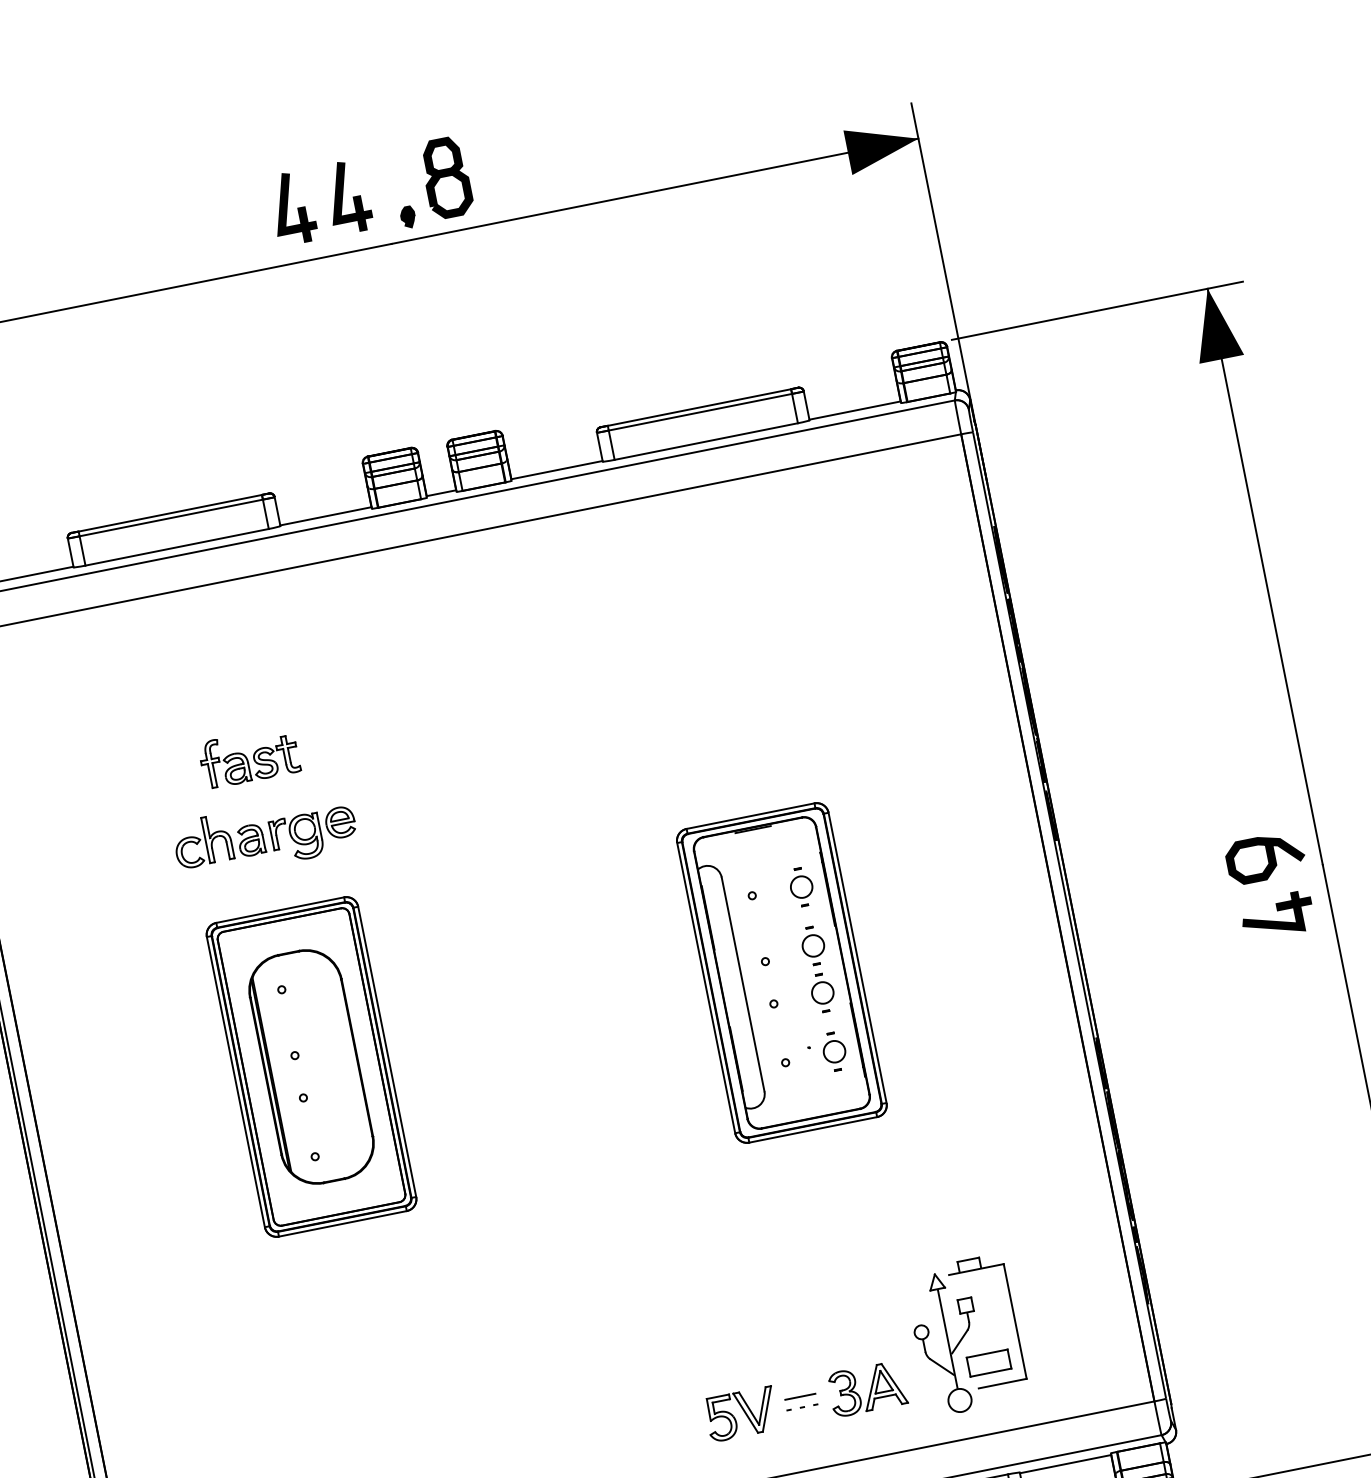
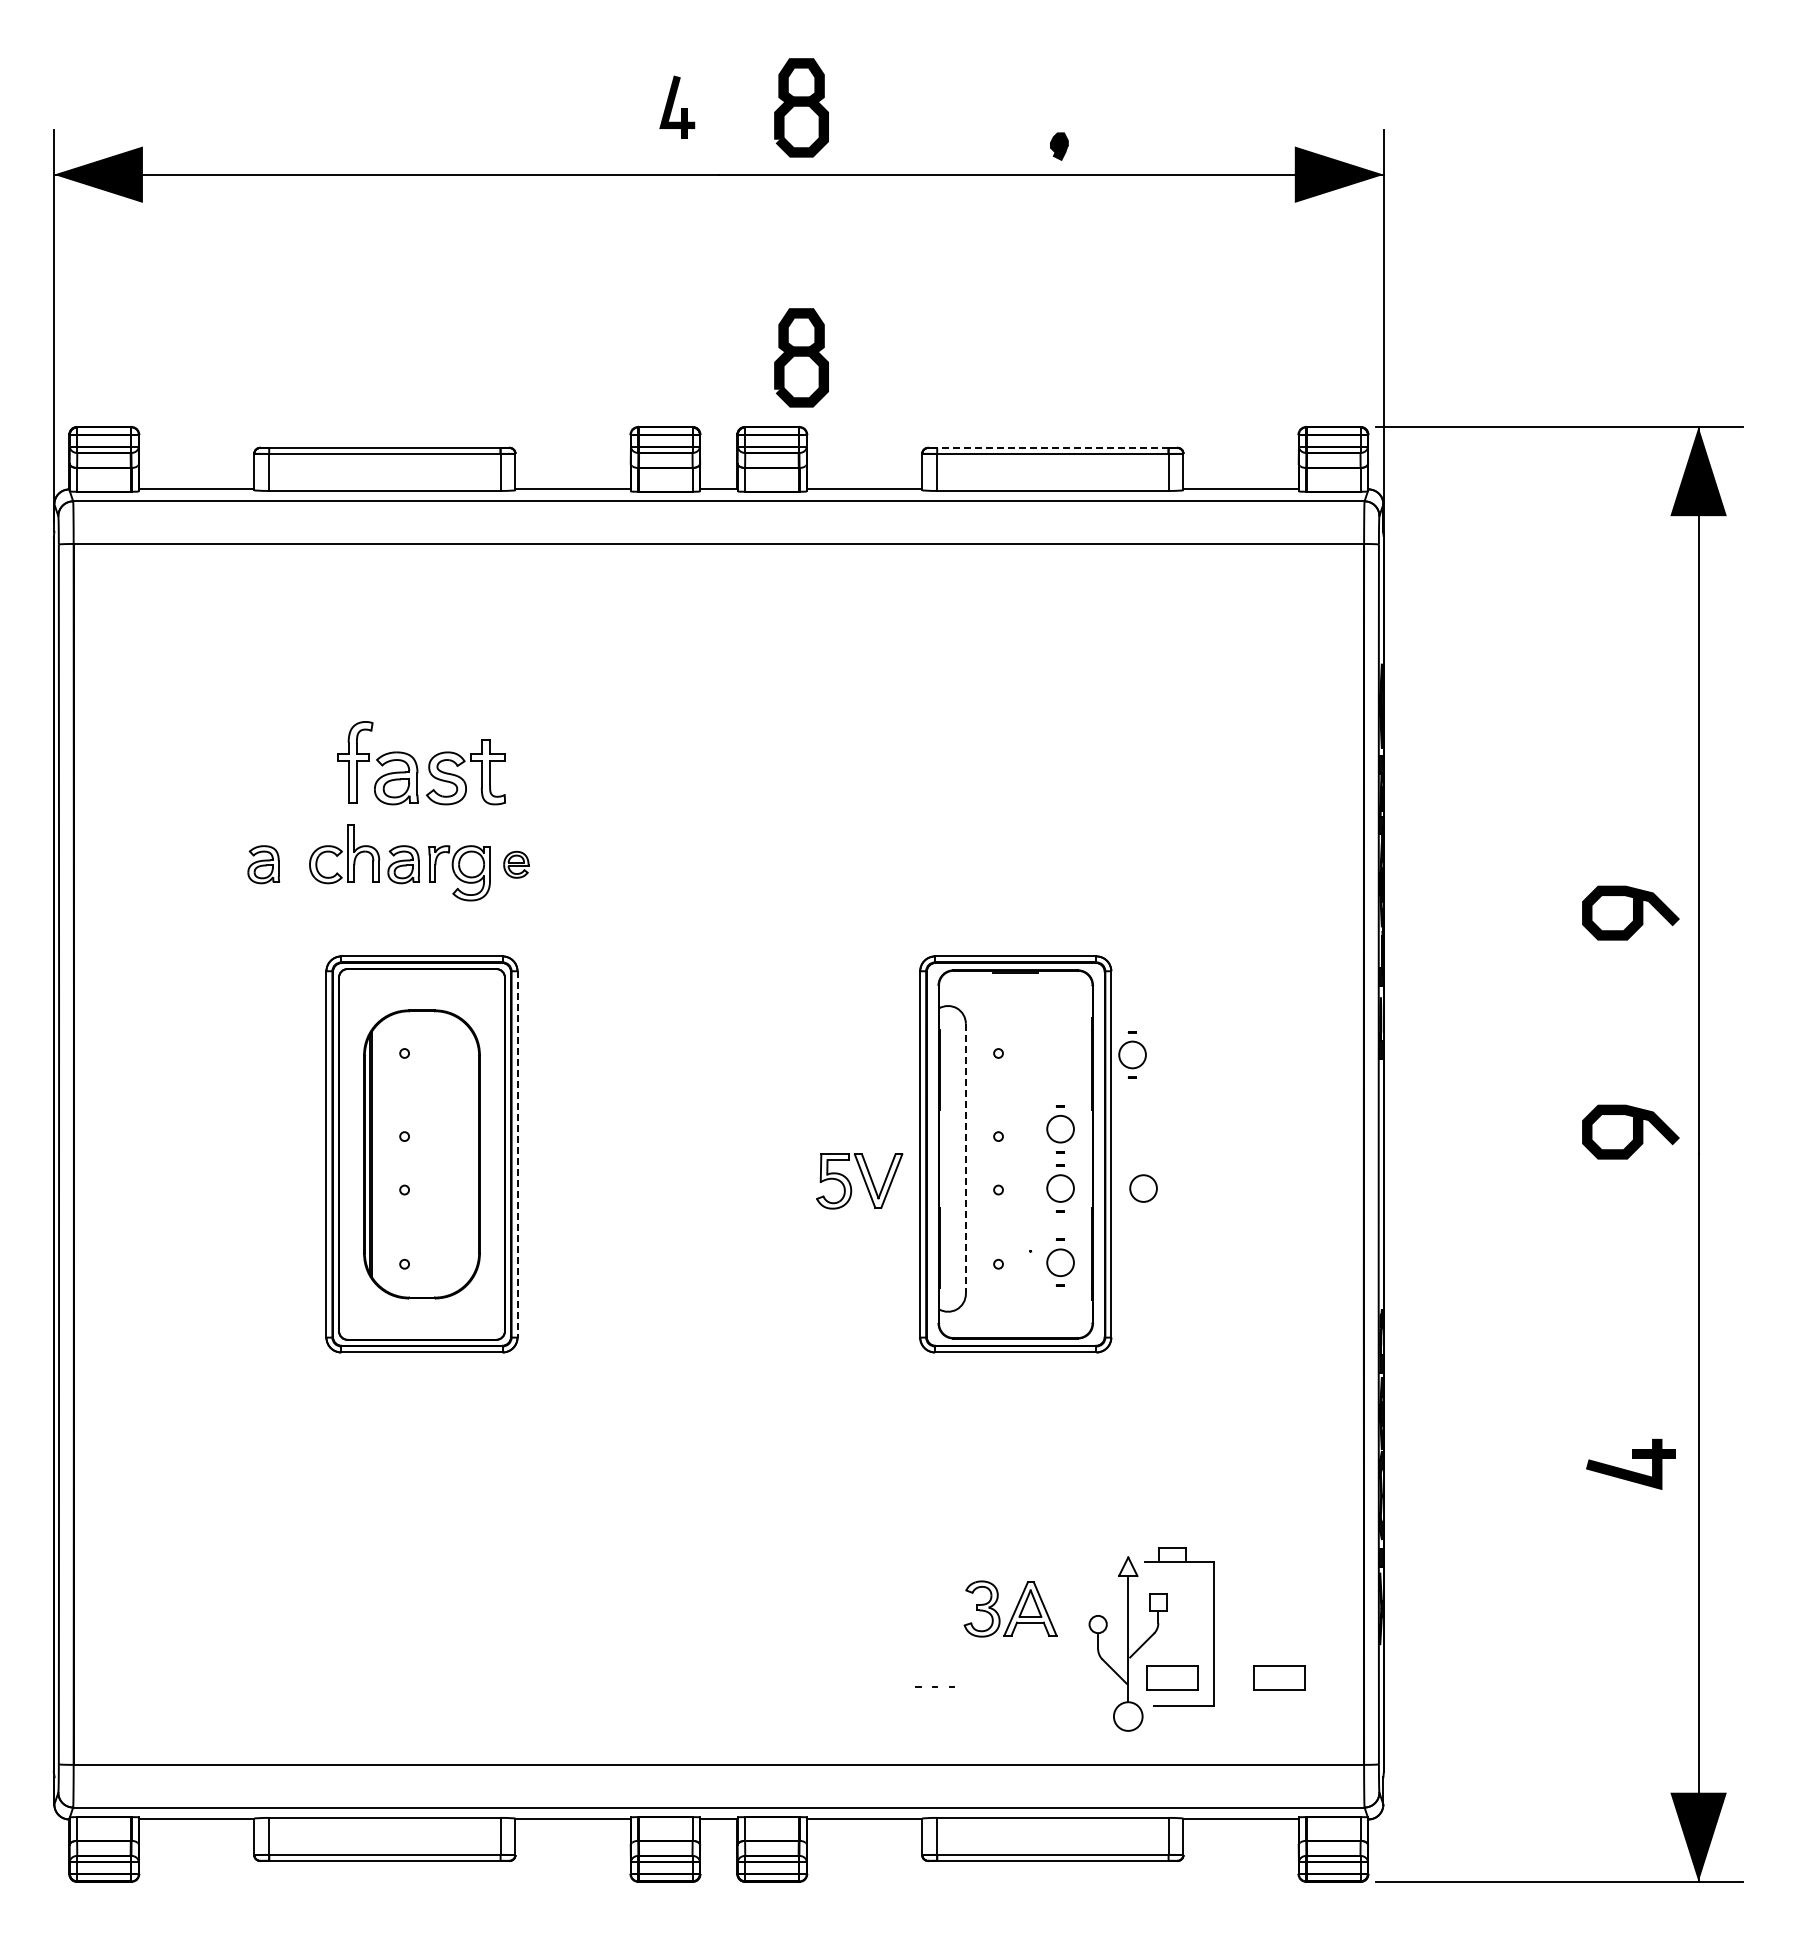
part: (347, 196) -> (676, 106), size x0.7
part: (291, 207) -> (606, 106), removed
part: (408, 217) -> (1059, 146), moved
part: (486, 375) -> (801, 357), added
line: (699, 408) -> (1052, 448), solid -> dashed
curve: (1232, 683) -> (1633, 912), added
part: (249, 757) -> (421, 763), size x1.4
part: (340, 822) -> (516, 864), size x0.7
part: (140, 862) -> (263, 864), added
part: (801, 886) -> (1132, 1054), moved
part: (1276, 915) -> (1630, 1463), moved
circle: (888, 979) -> (1143, 1188), added
line: (742, 984) -> (965, 1159), solid -> dashed
line: (387, 1051) -> (517, 1154), solid -> dashed
part: (1073, 1345) -> (1279, 1677), added
part: (867, 1388) -> (1010, 1608), moved
line: (799, 1396) -> (934, 1672), removed
part: (741, 1414) -> (859, 1181), moved

